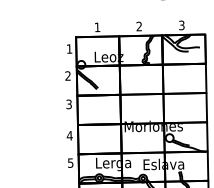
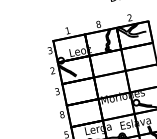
text: (181, 25) -> (129, 17), 3 -> 2
text: (139, 26) -> (98, 24), 2 -> 8
text: (69, 48) -> (50, 50), 1 -> 3
text: (69, 135) -> (61, 114), 4 -> 8

